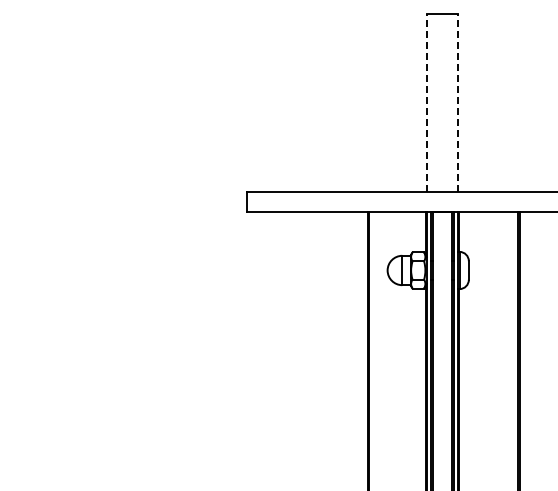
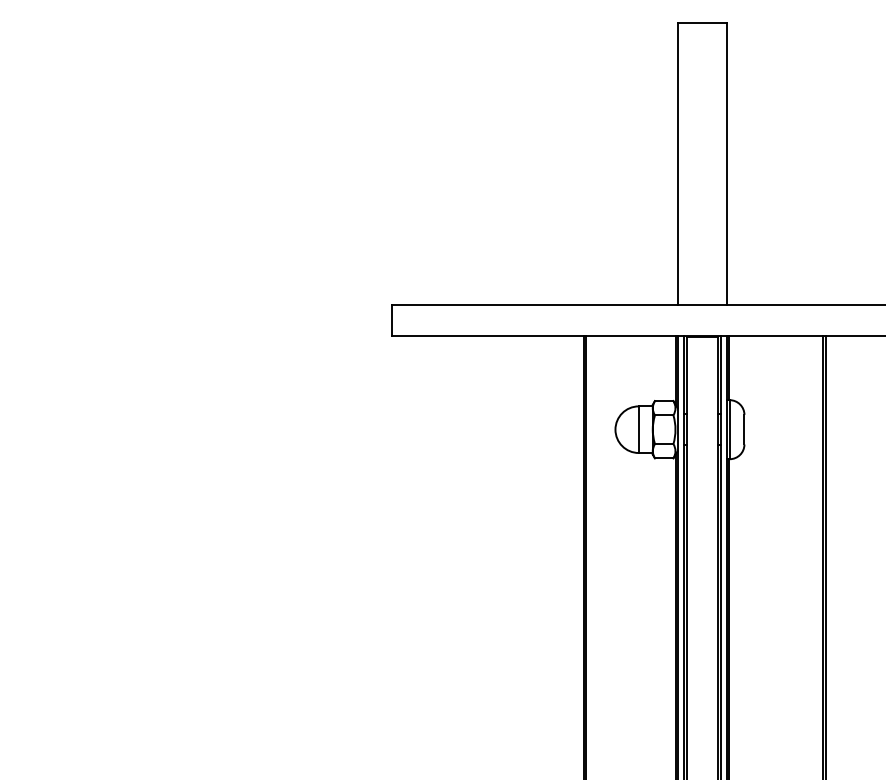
line: (426, 103) -> (677, 164), dashed -> solid
line: (458, 103) -> (728, 164), dashed -> solid

